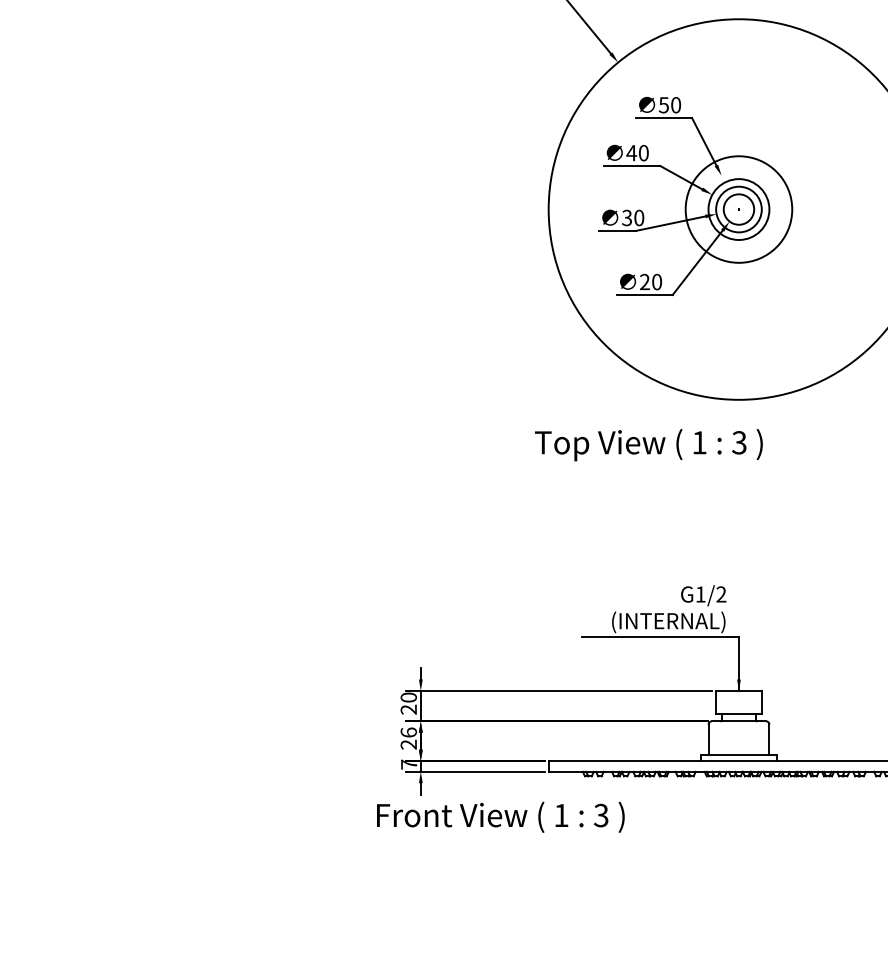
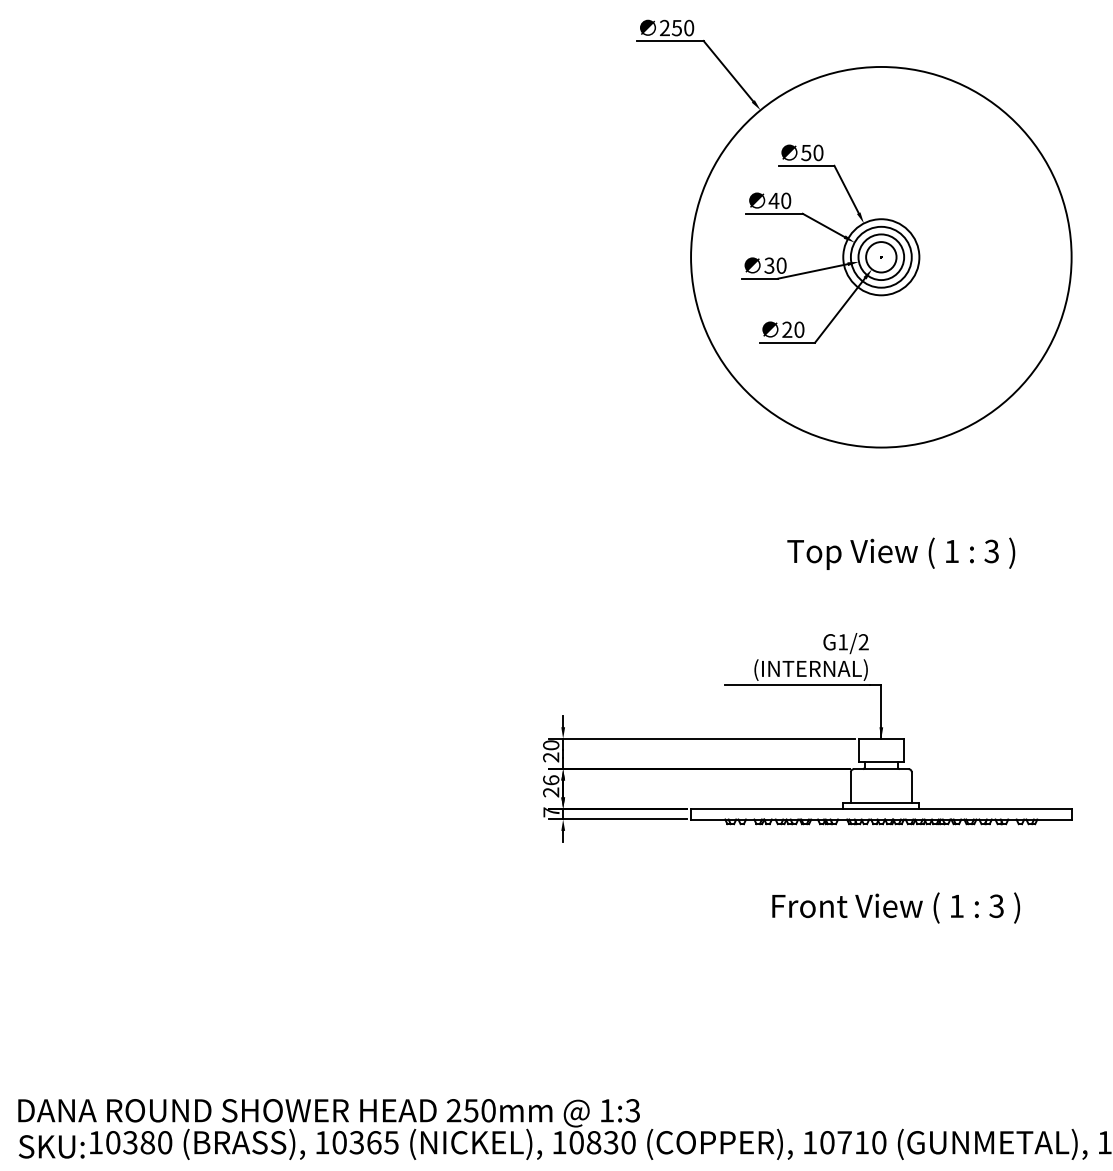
circle: (739, 209) -> (881, 257), size x0.71
text: (649, 444) -> (901, 553), moved
text: (501, 816) -> (896, 907), moved

